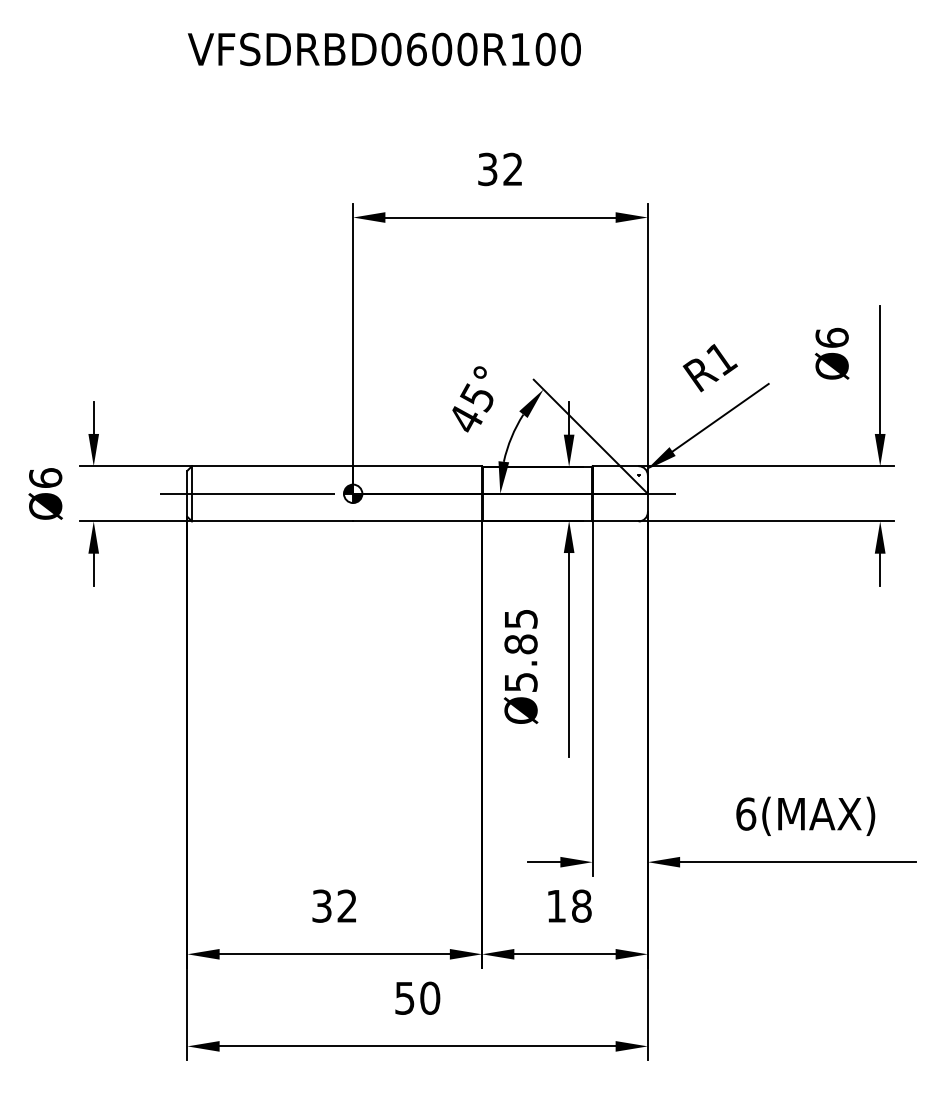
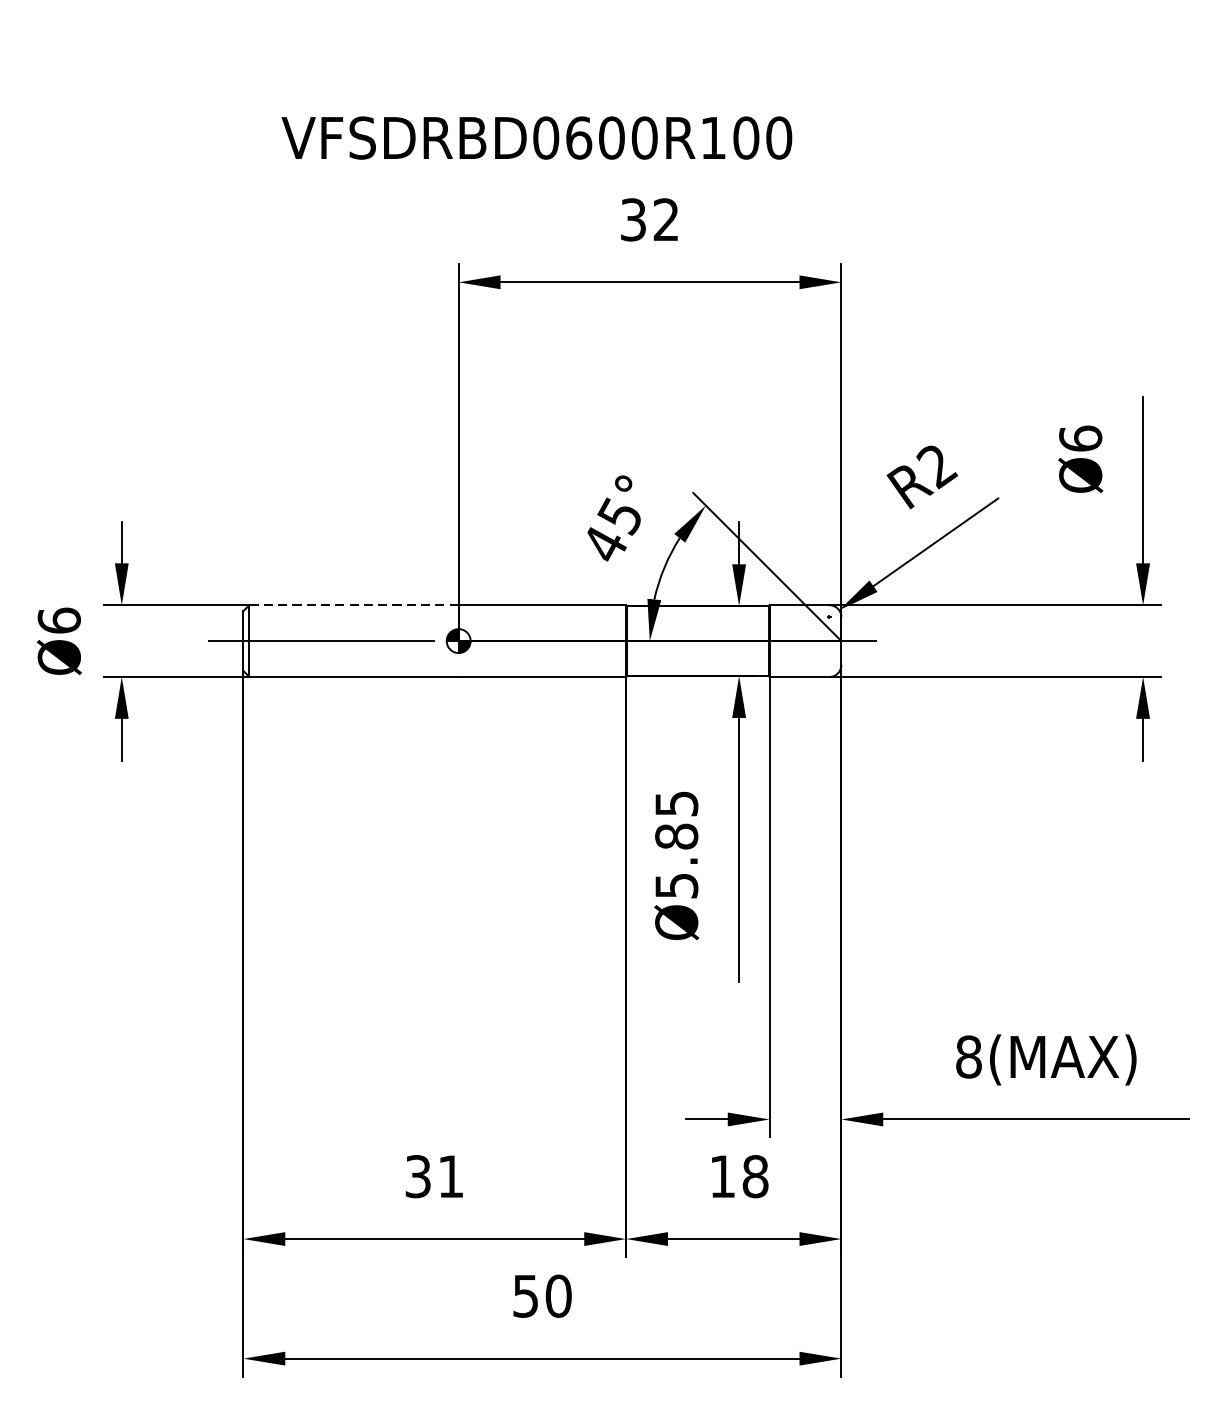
text: (384, 49) -> (537, 138), moved
text: (721, 359) -> (937, 466), R1 -> R2
line: (272, 466) -> (353, 605), solid -> dashed
text: (746, 813) -> (969, 1056), 6(MAX) -> 8(MAX)
text: (346, 905) -> (450, 1175), 32 -> 31

